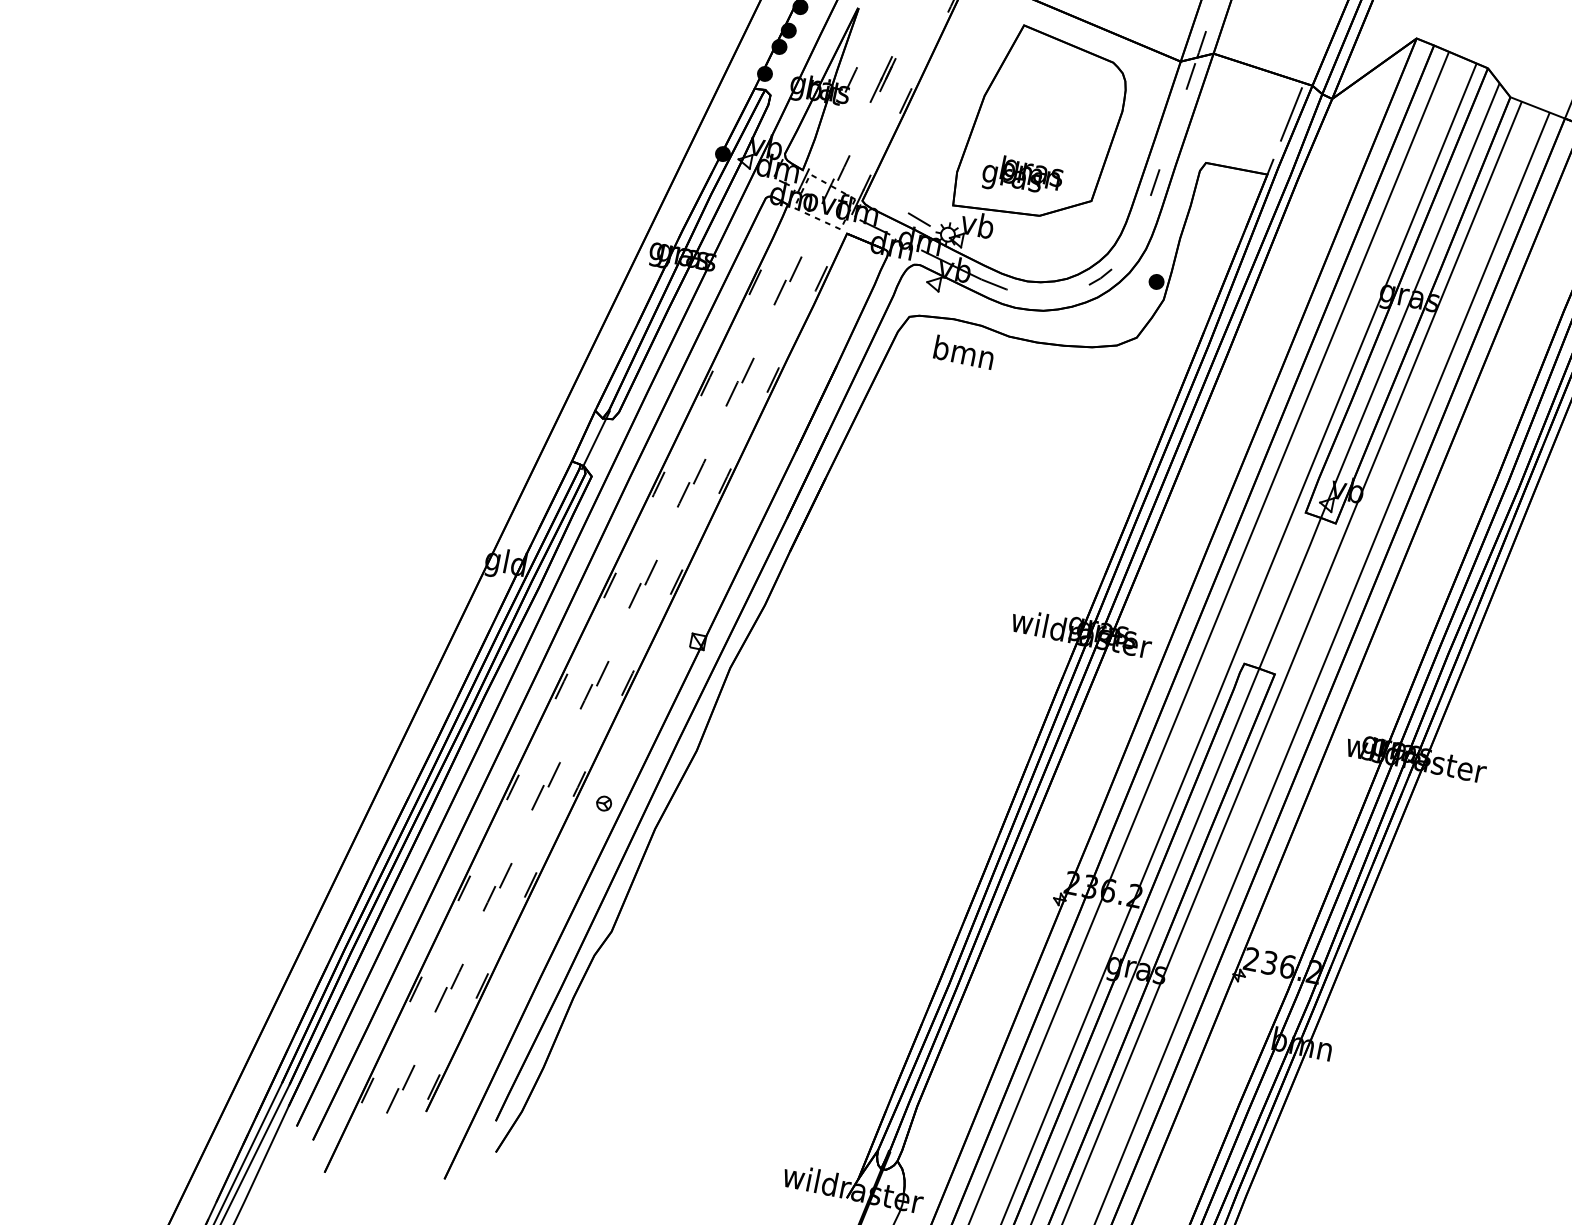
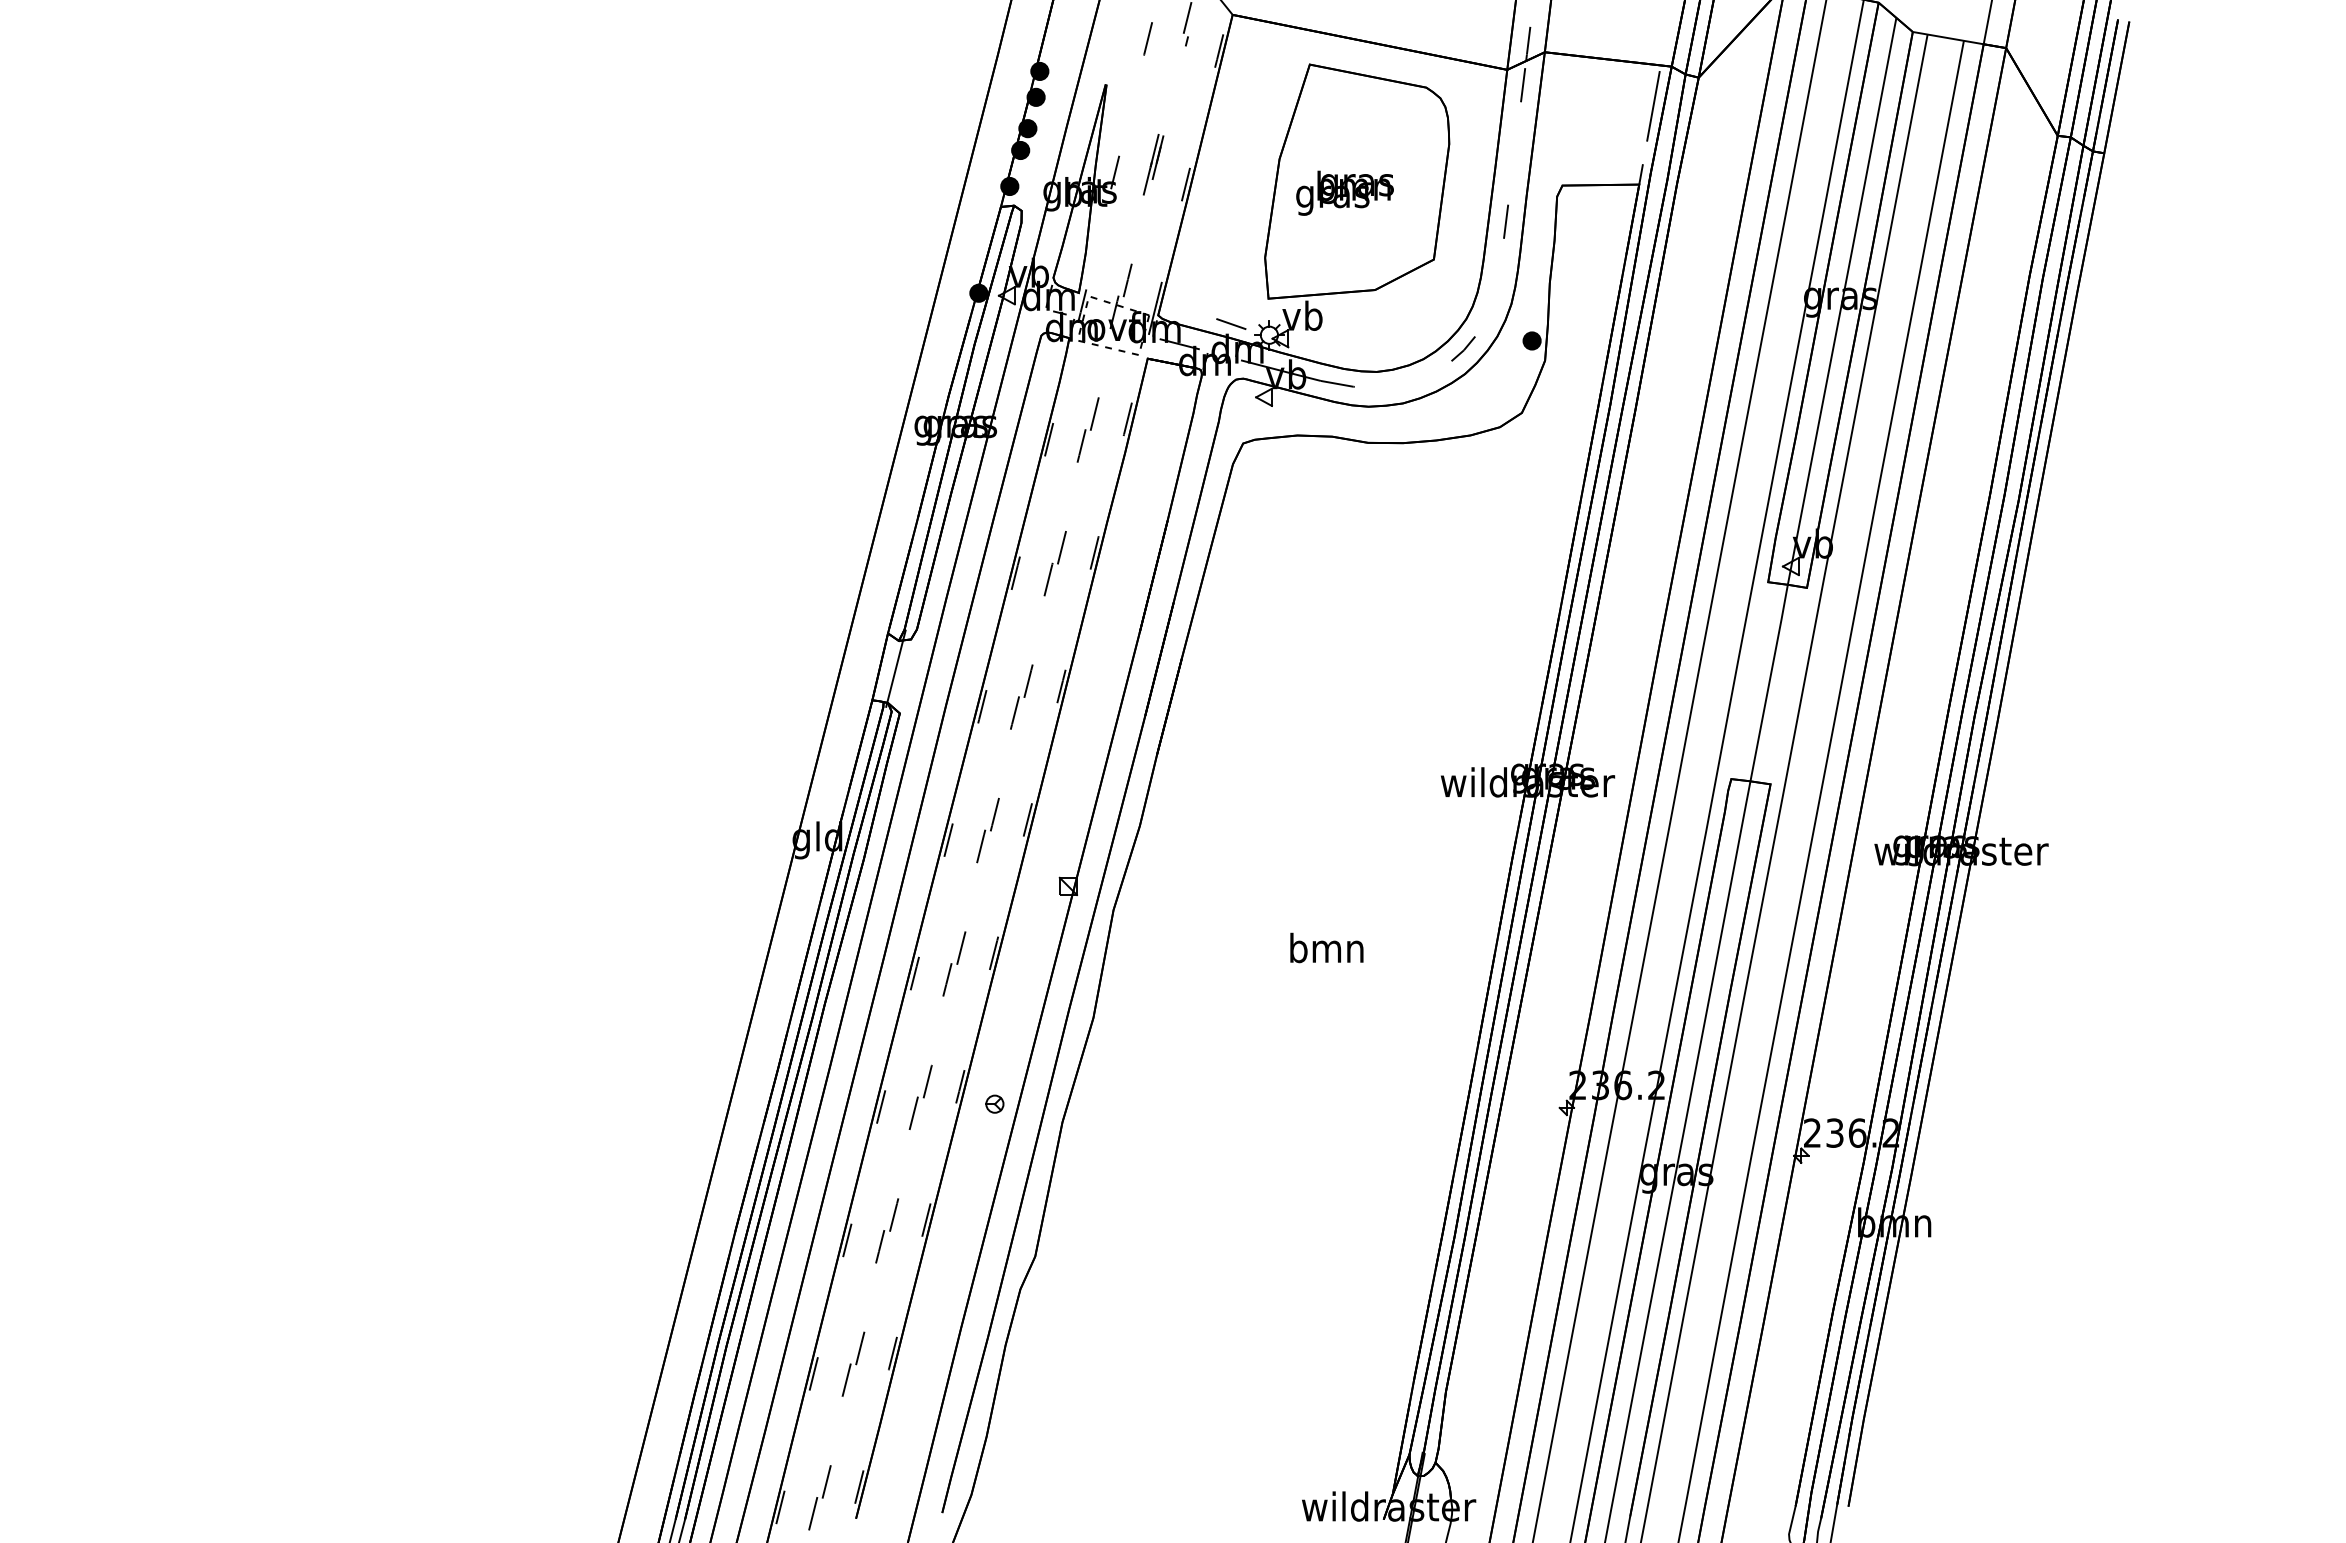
text: (1022, 176) -> (1344, 192), moved
text: (964, 352) -> (1326, 947), moved

